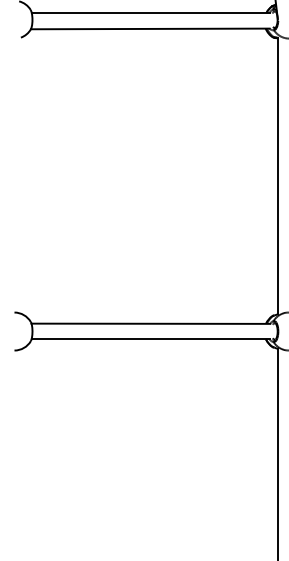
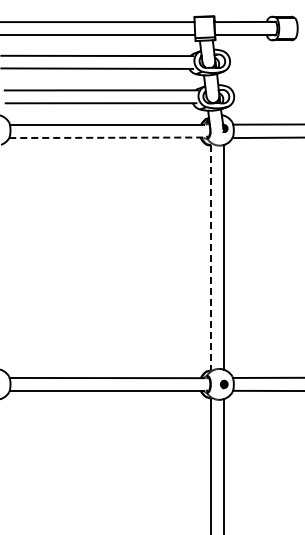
line: (151, 28) -> (107, 137), solid -> dashed
line: (277, 177) -> (210, 258), solid -> dashed

